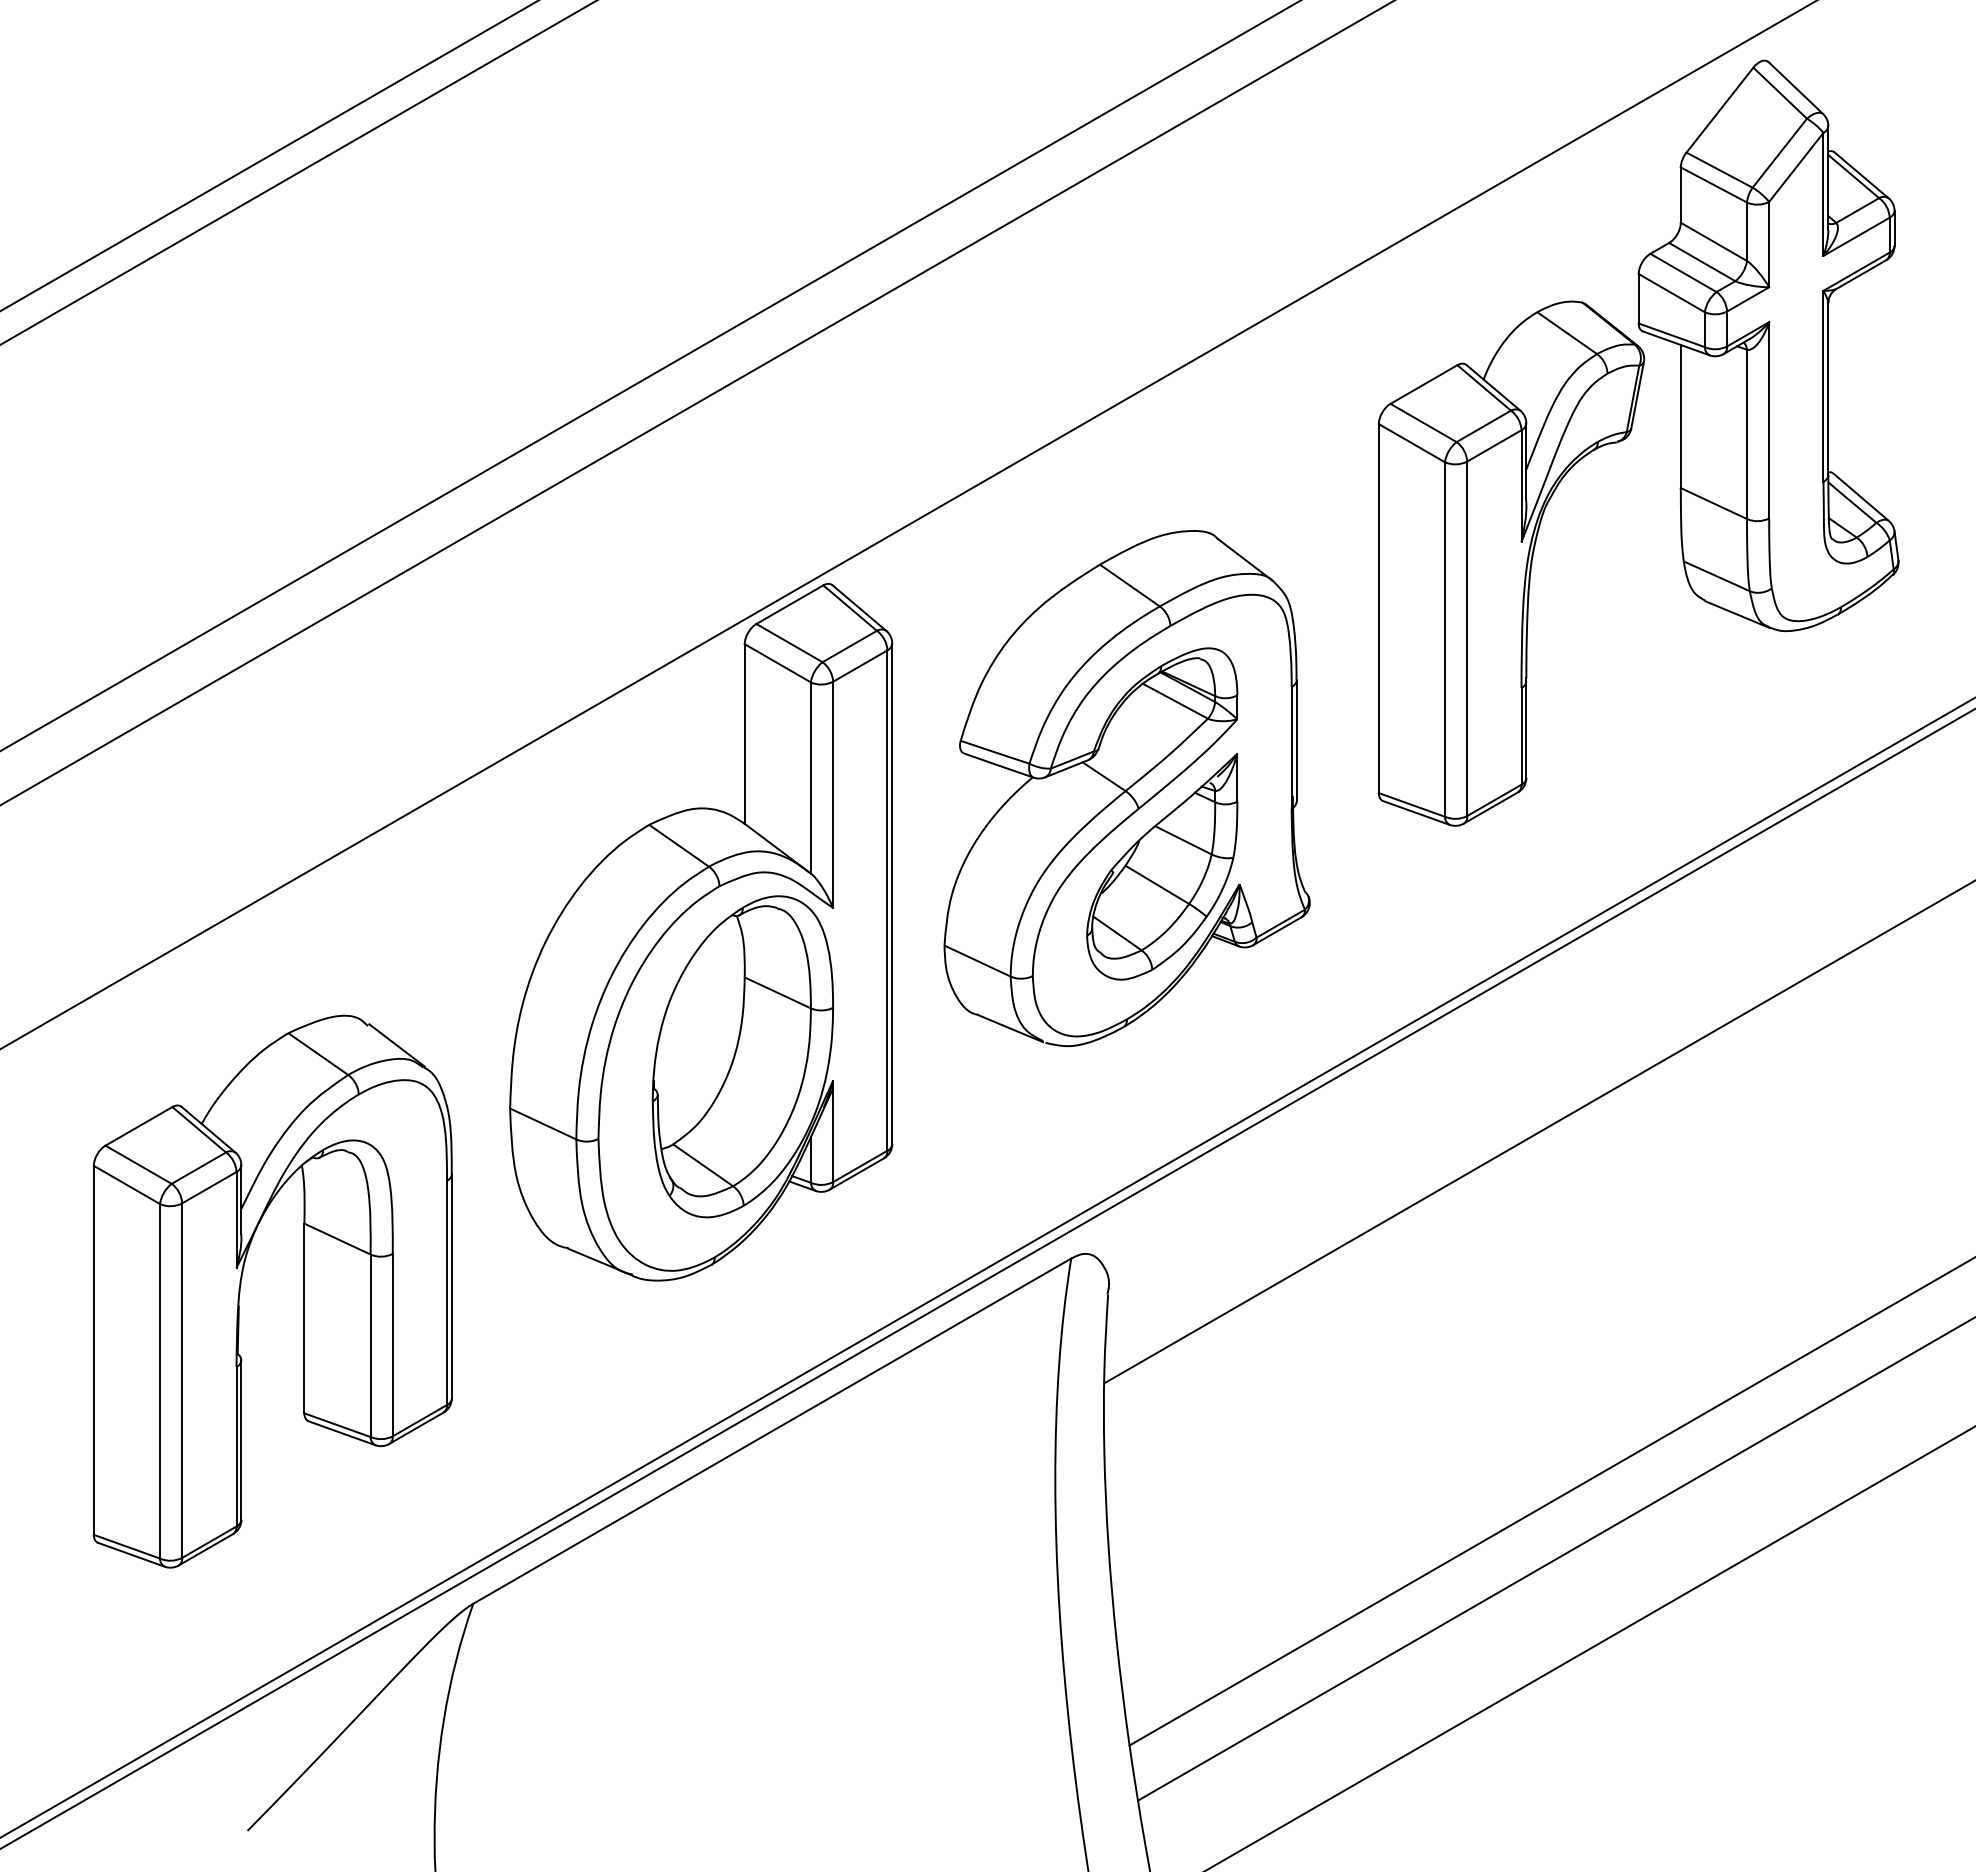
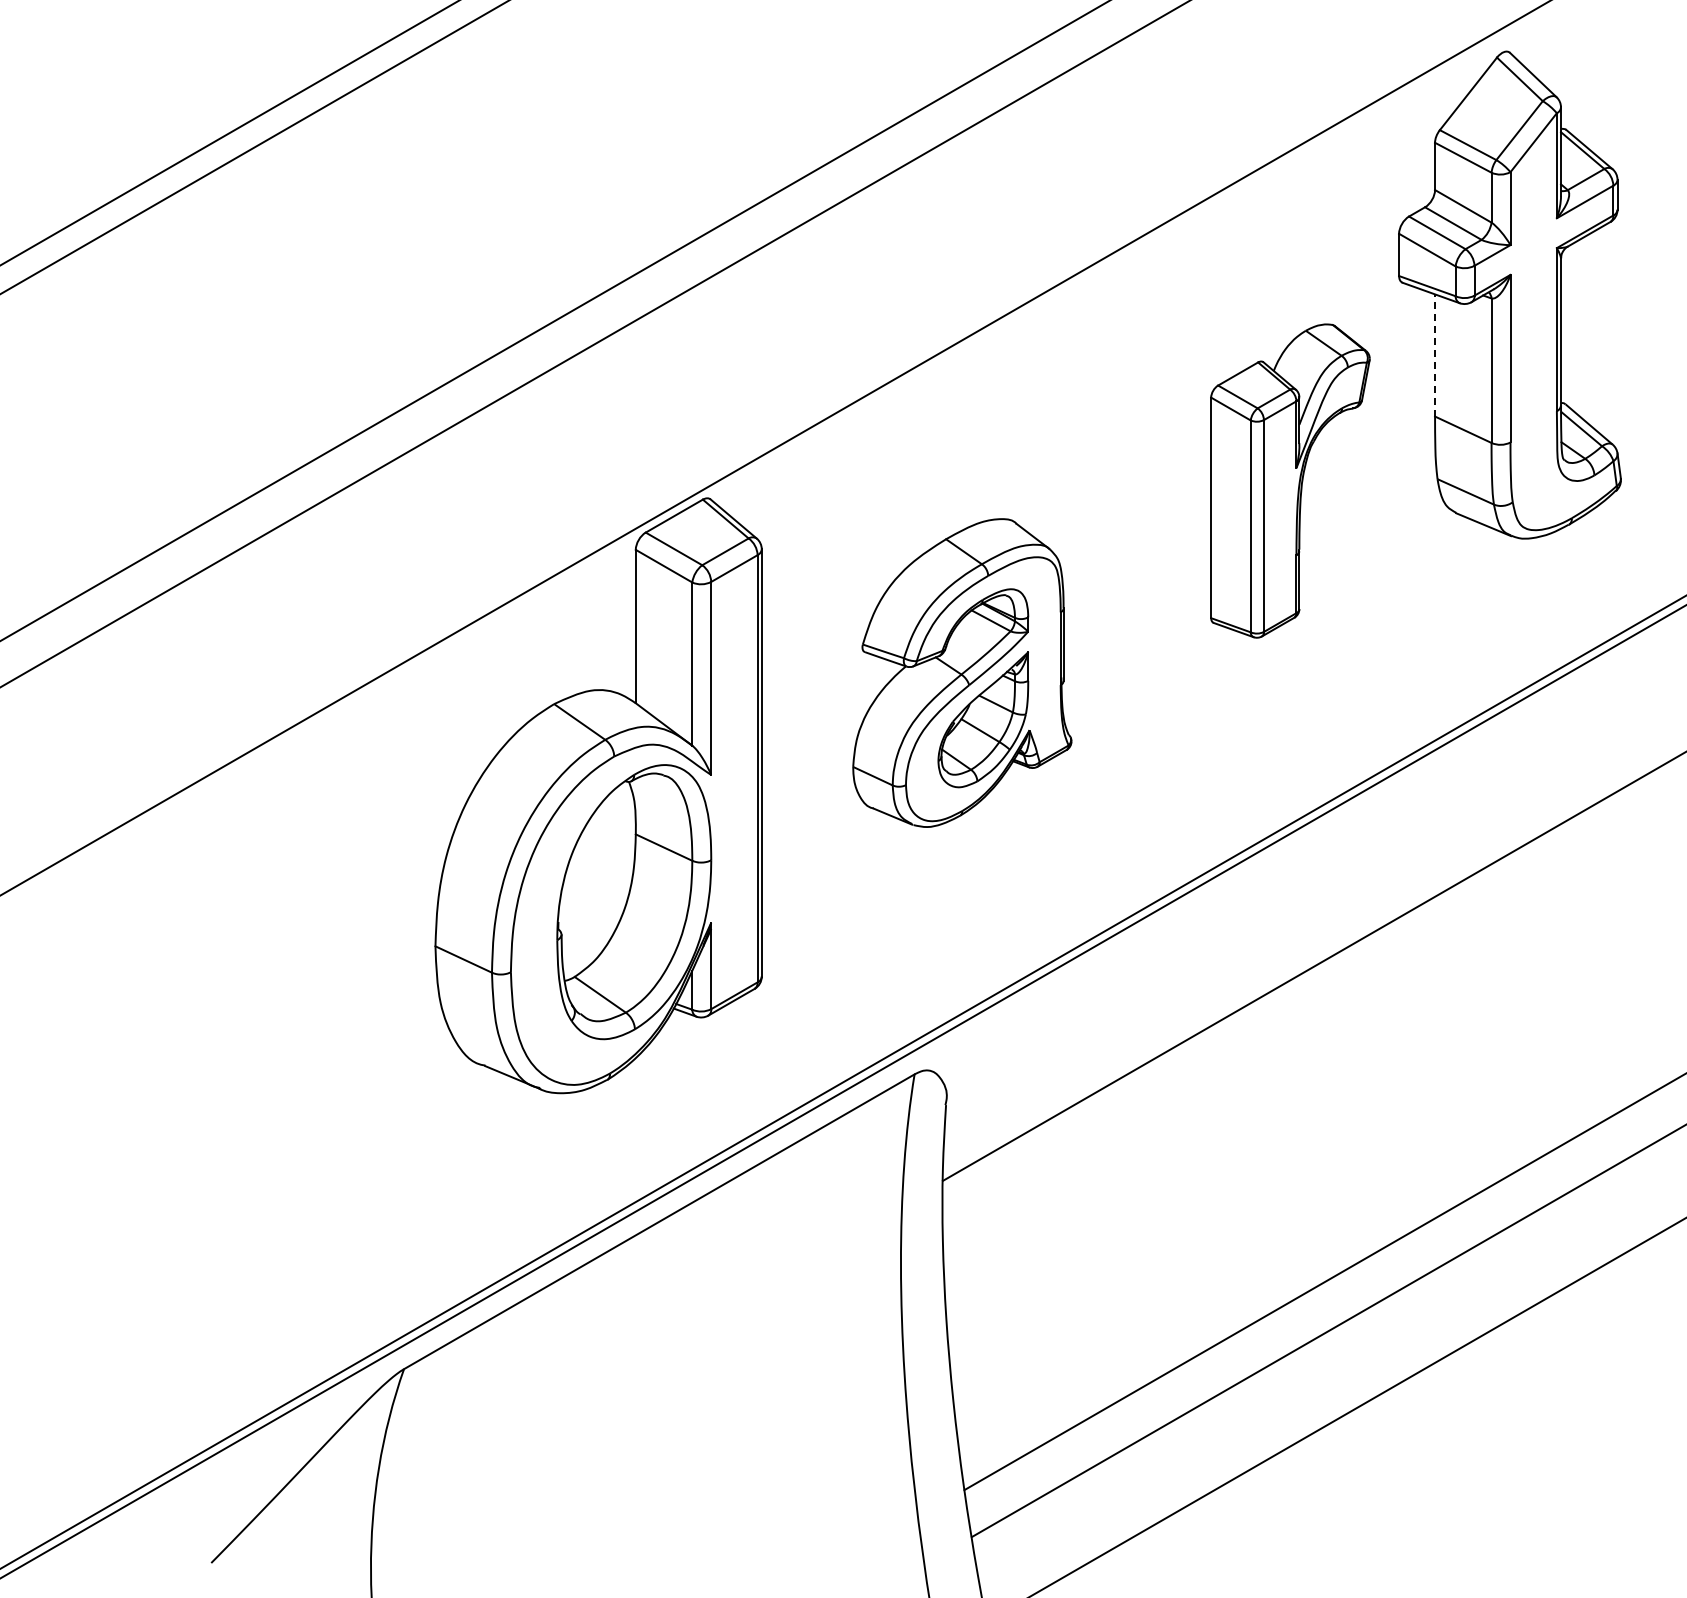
line: (1681, 415) -> (1435, 354), solid -> dashed
part: (1511, 562) -> (1290, 480), size x0.7
part: (1127, 787) -> (962, 672), size x0.7
part: (241, 1283) -> (206, 1095), removed

